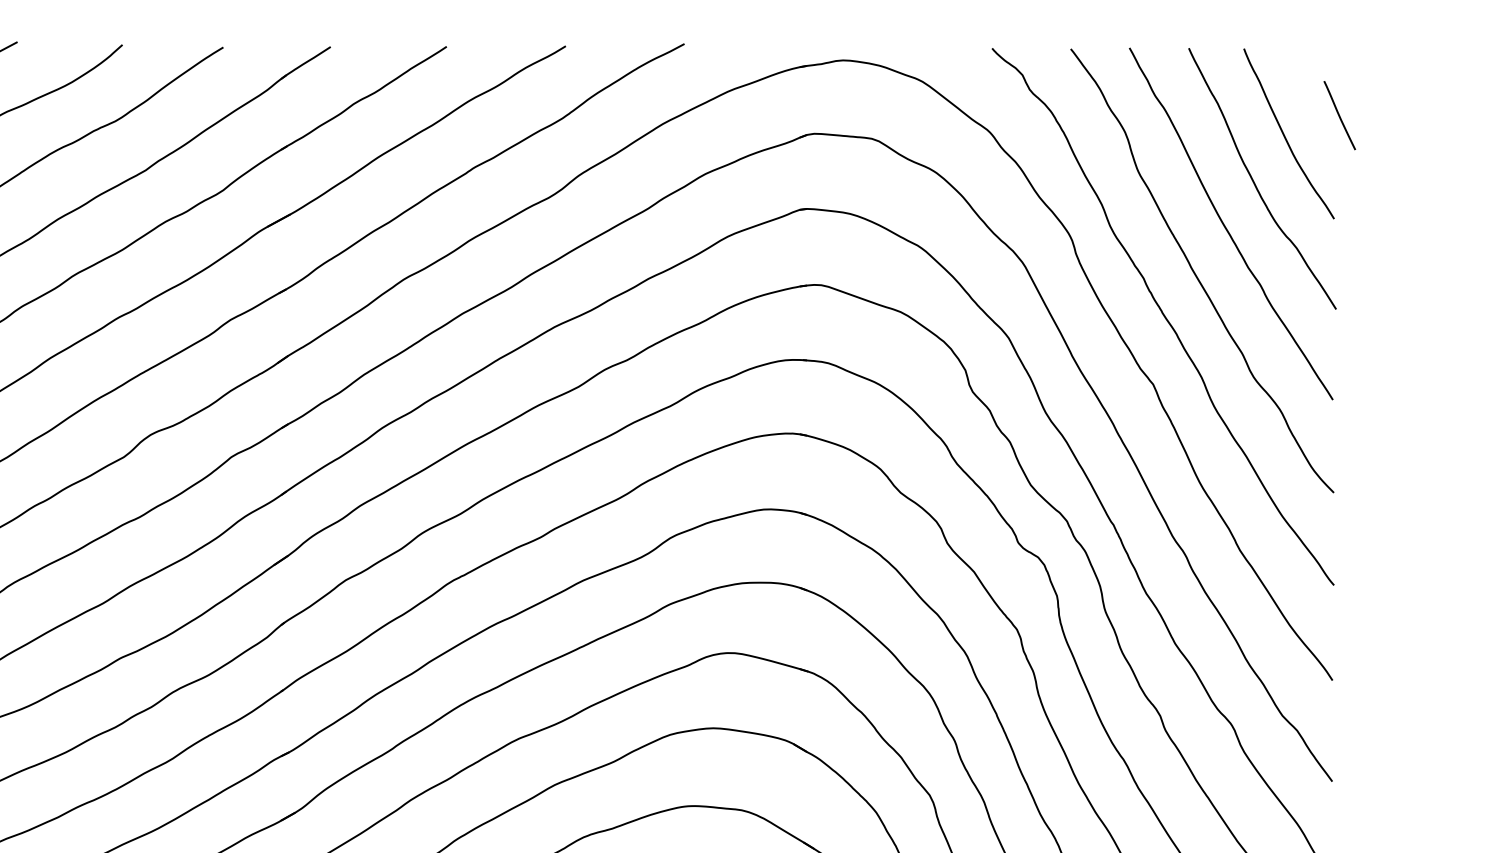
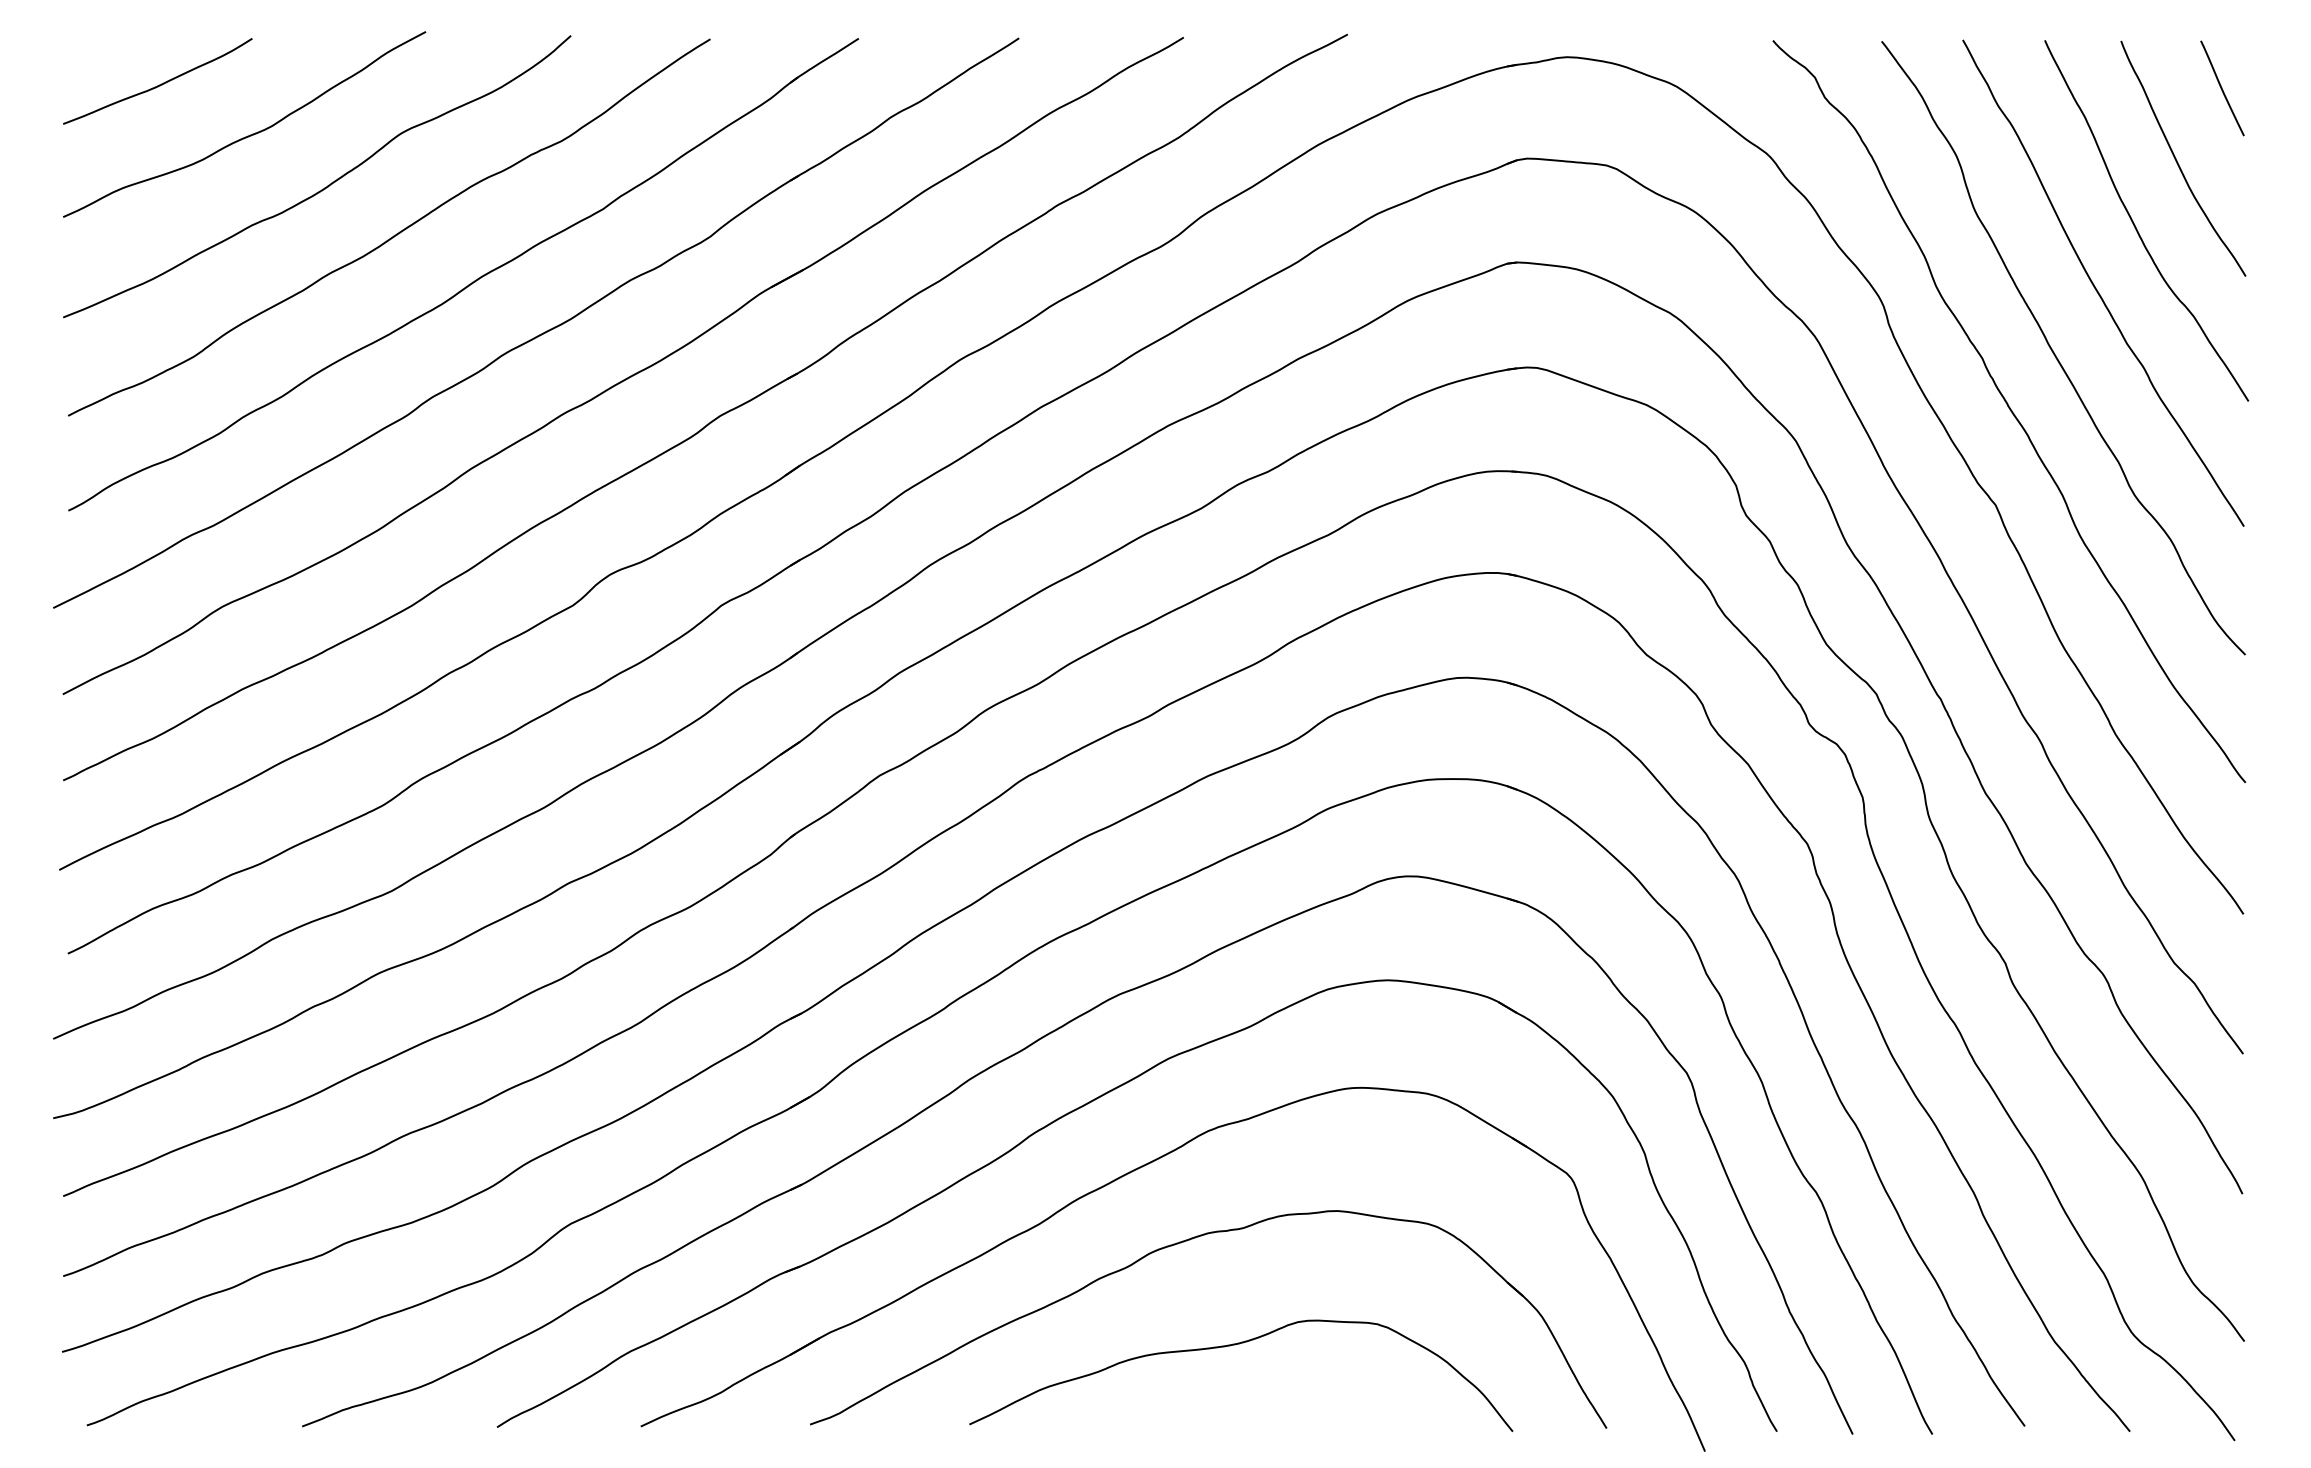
line: (1339, 115) -> (2222, 88), moved

